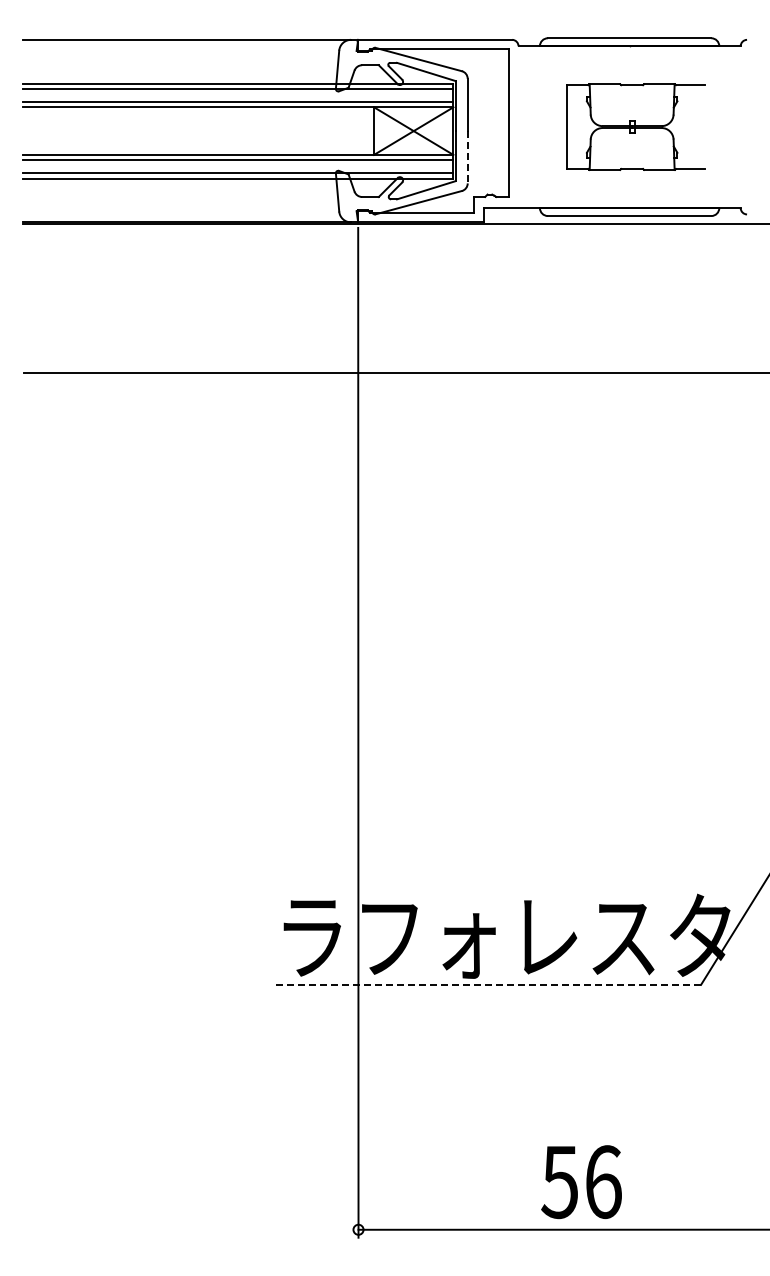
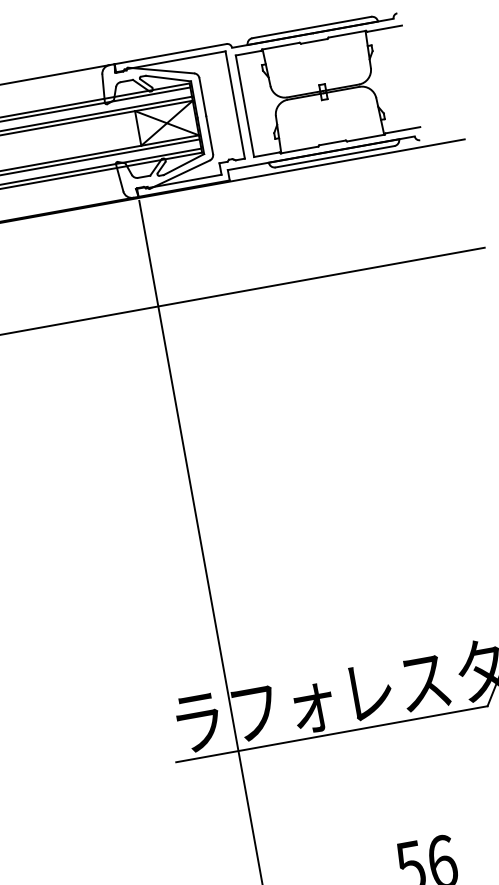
part: (635, 126) -> (327, 90), size x1.67
line: (467, 157) -> (209, 135), dashed -> solid
line: (486, 984) -> (331, 734), dashed -> solid

